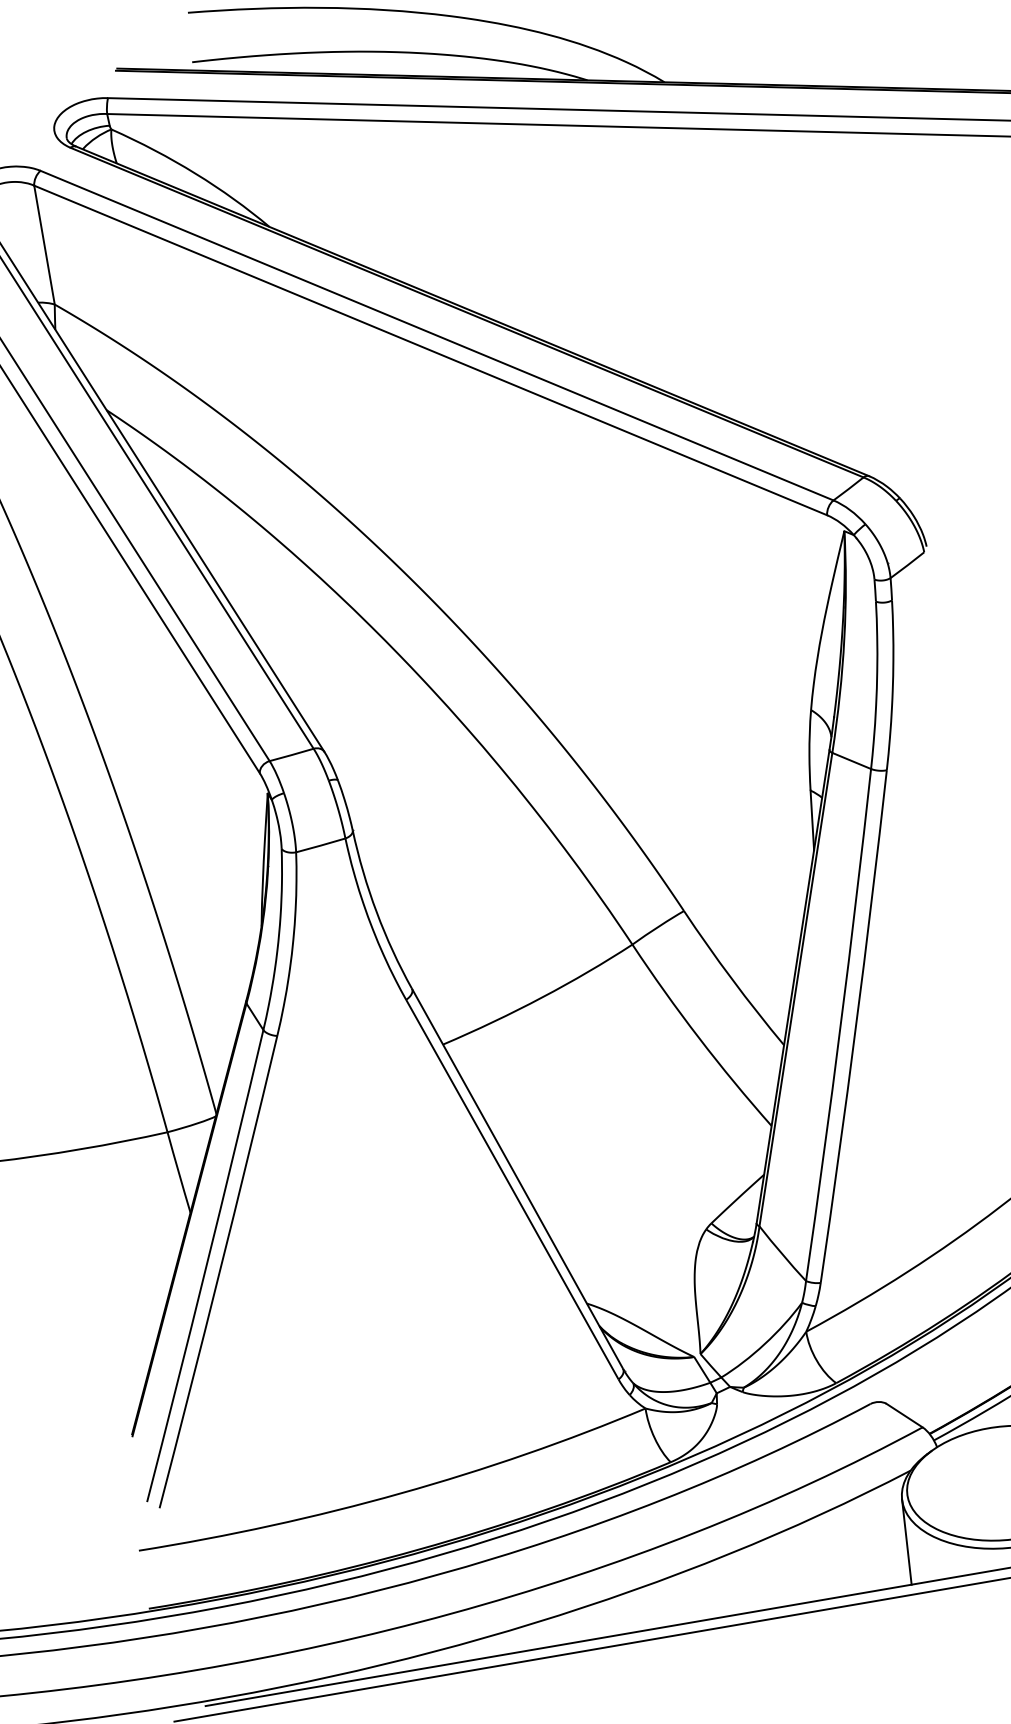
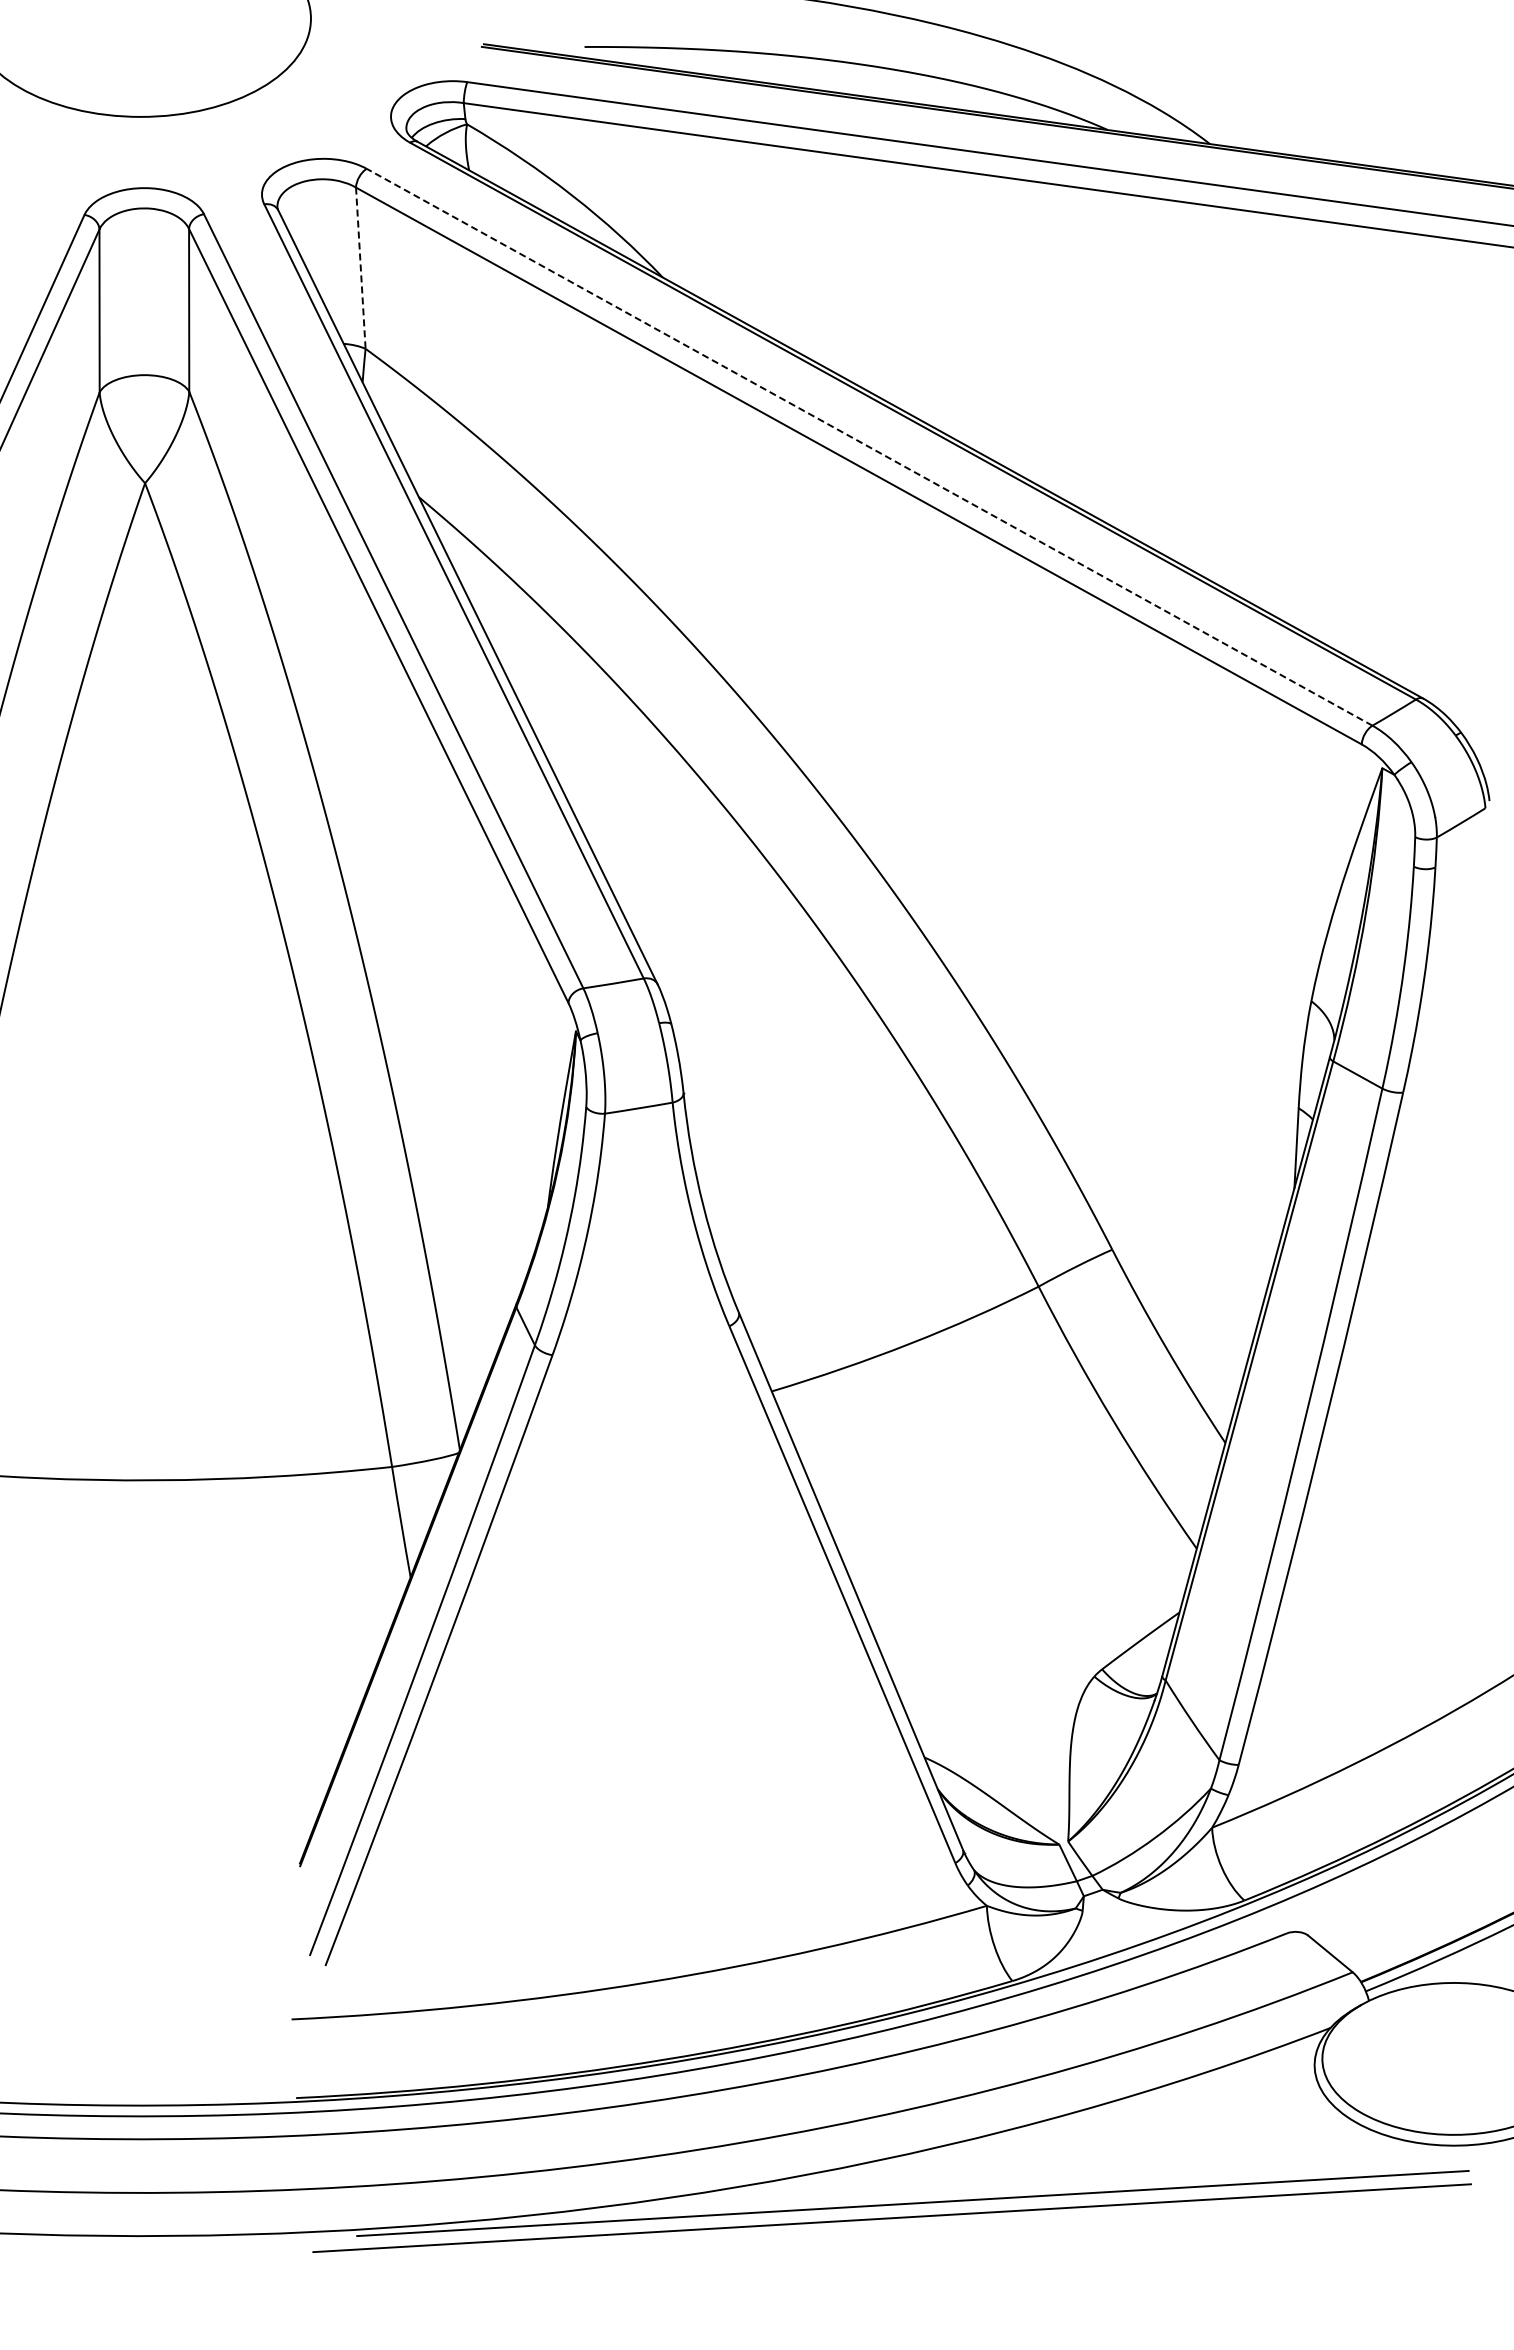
line: (44, 245) -> (360, 268), solid -> dashed
line: (437, 335) -> (869, 447), solid -> dashed
line: (906, 1542) -> (1314, 2122), removed

